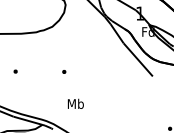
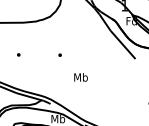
text: (75, 104) -> (80, 77), moved

